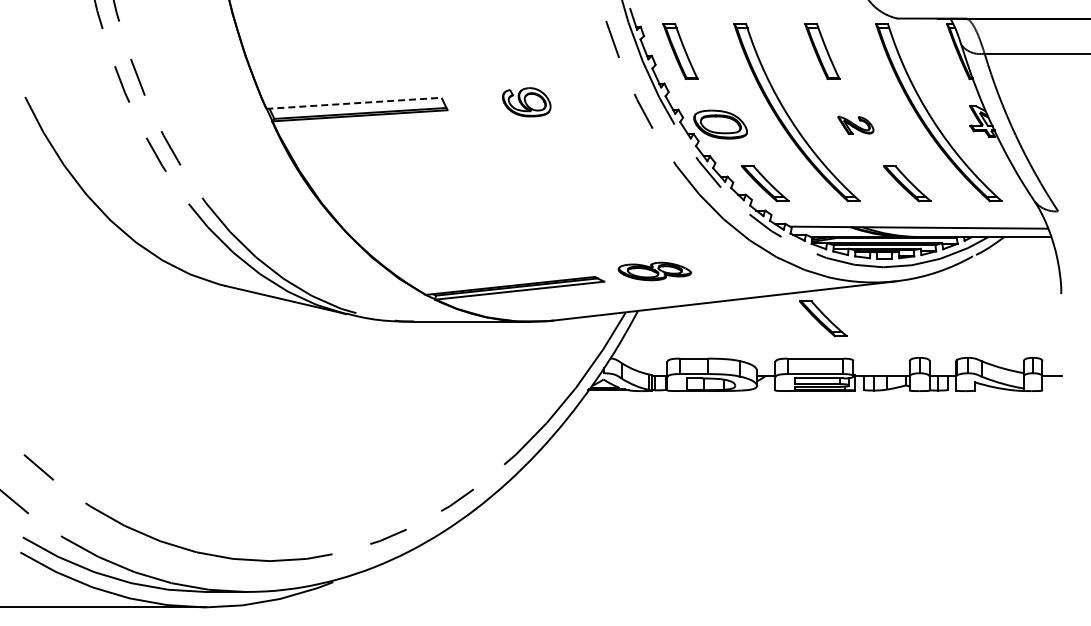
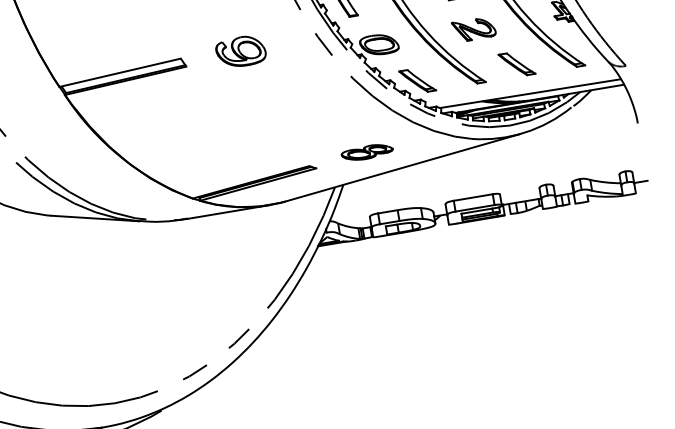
part: (526, 102) -> (240, 52), size x1.43
line: (354, 103) -> (120, 72), dashed -> solid
part: (855, 124) -> (473, 28), size x1.67
part: (654, 271) -> (367, 152), moved
part: (823, 318) -> (474, 168), removed

